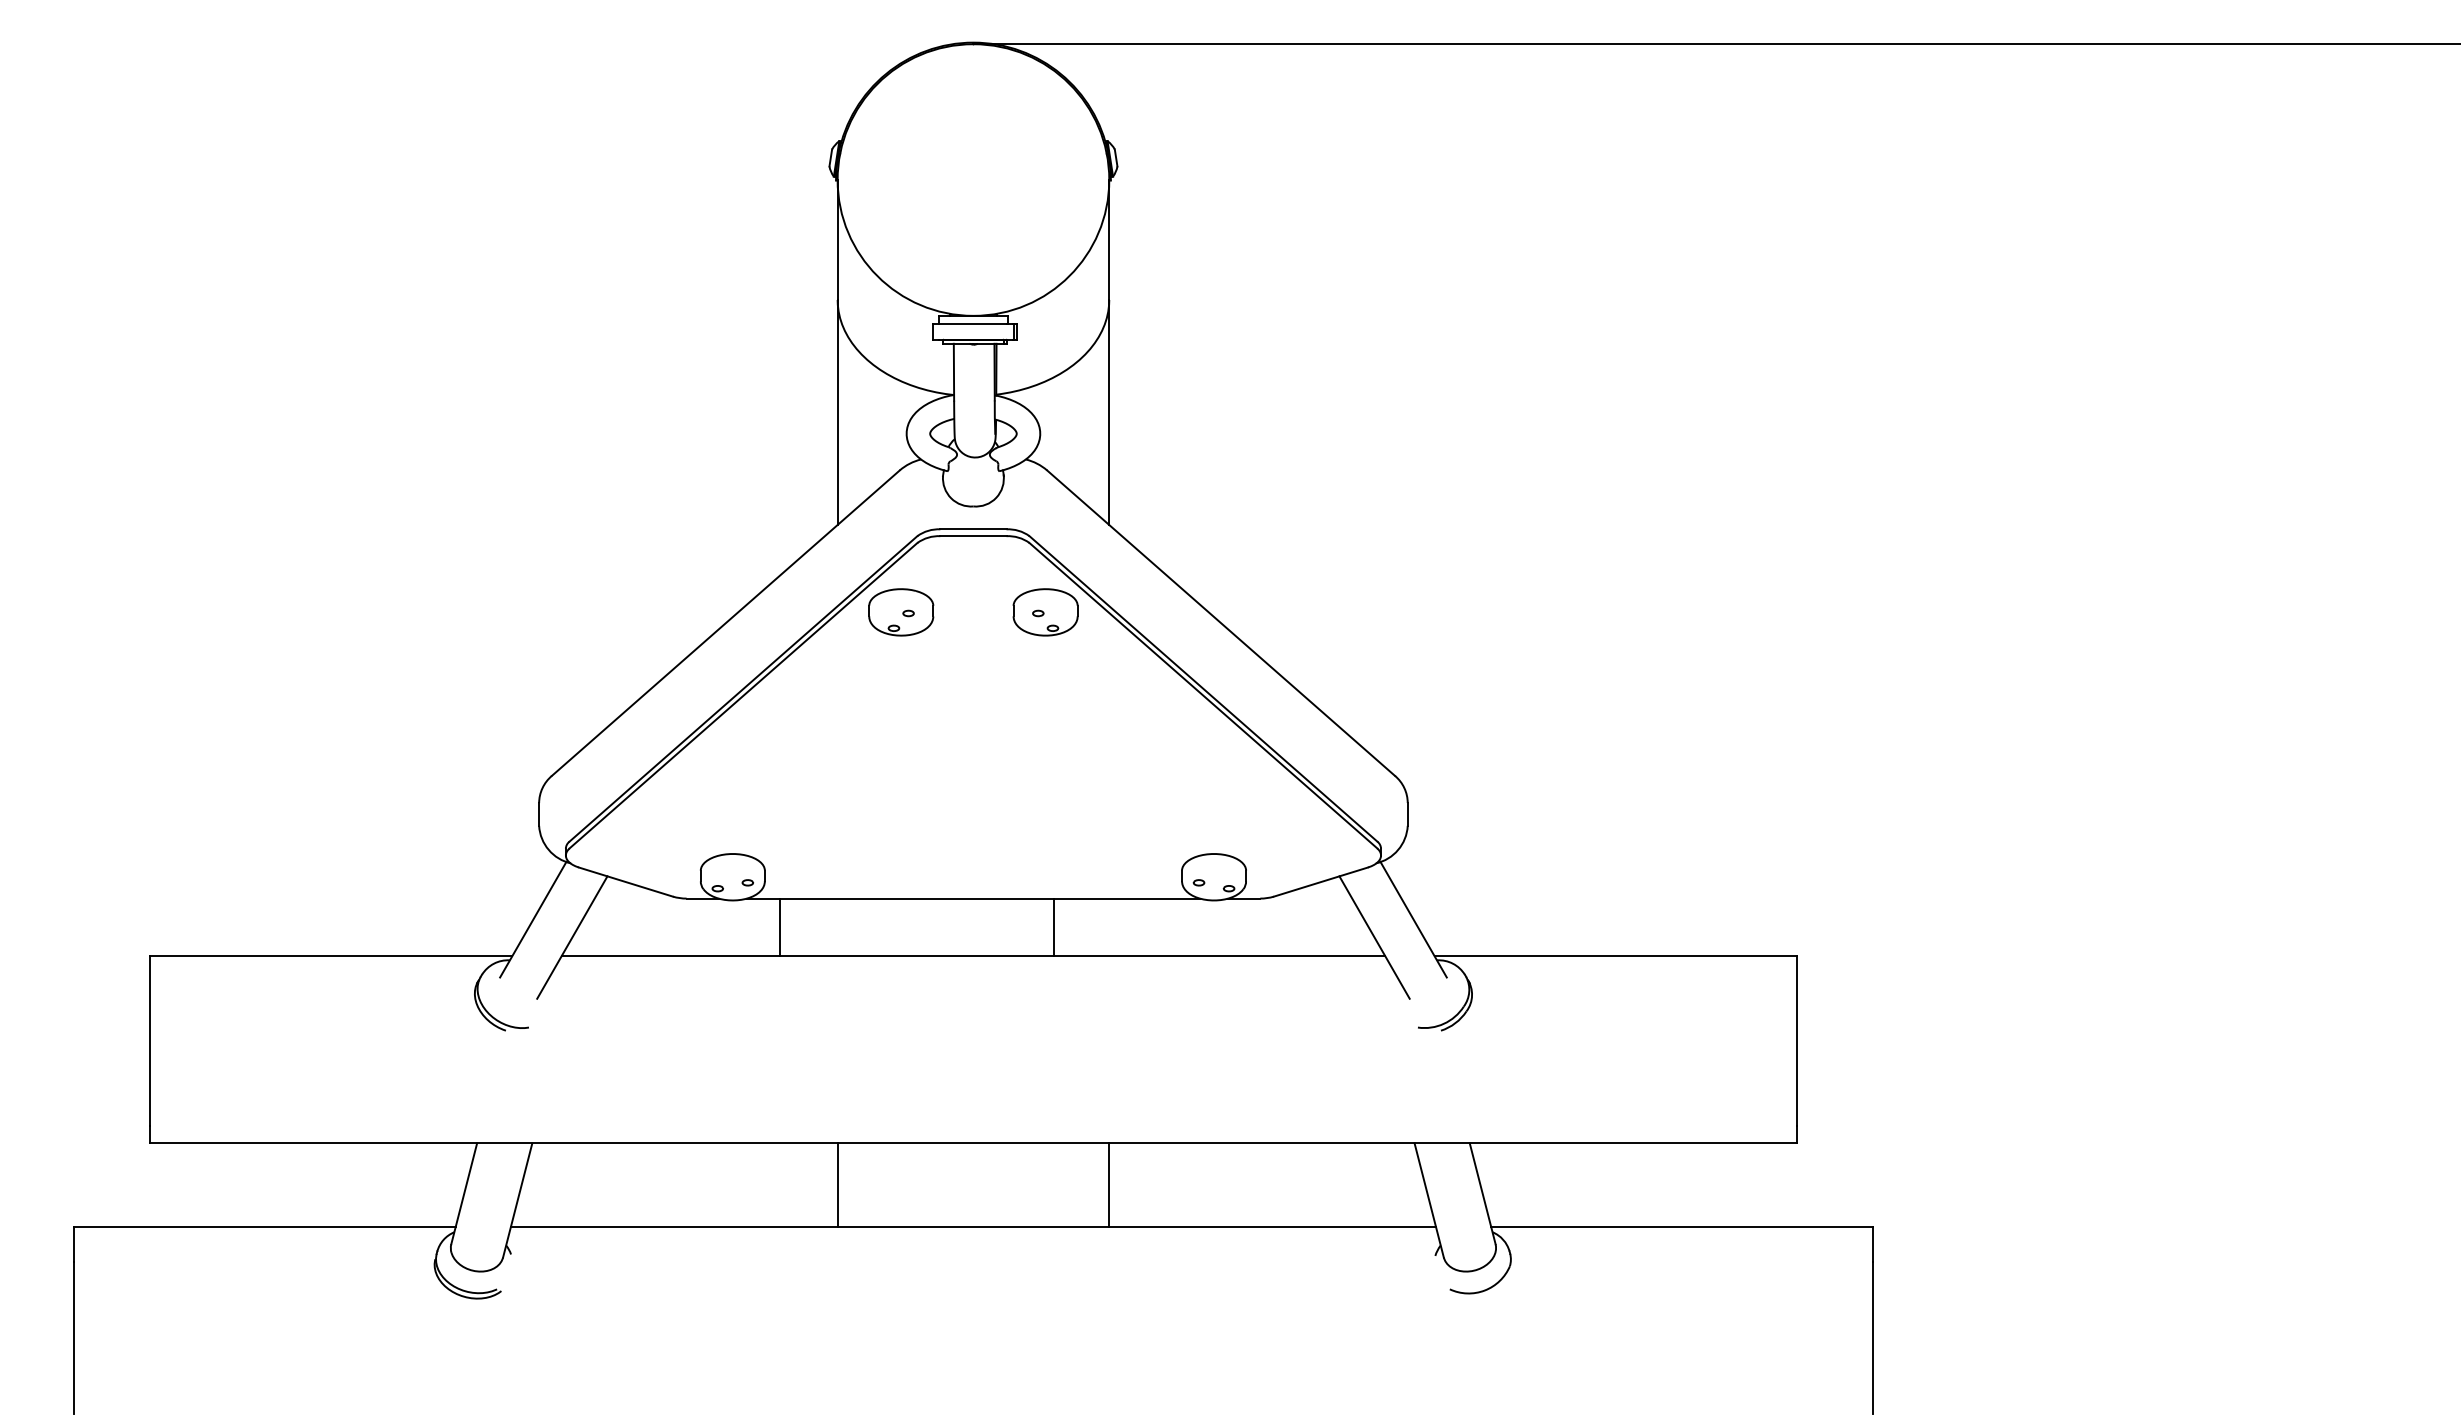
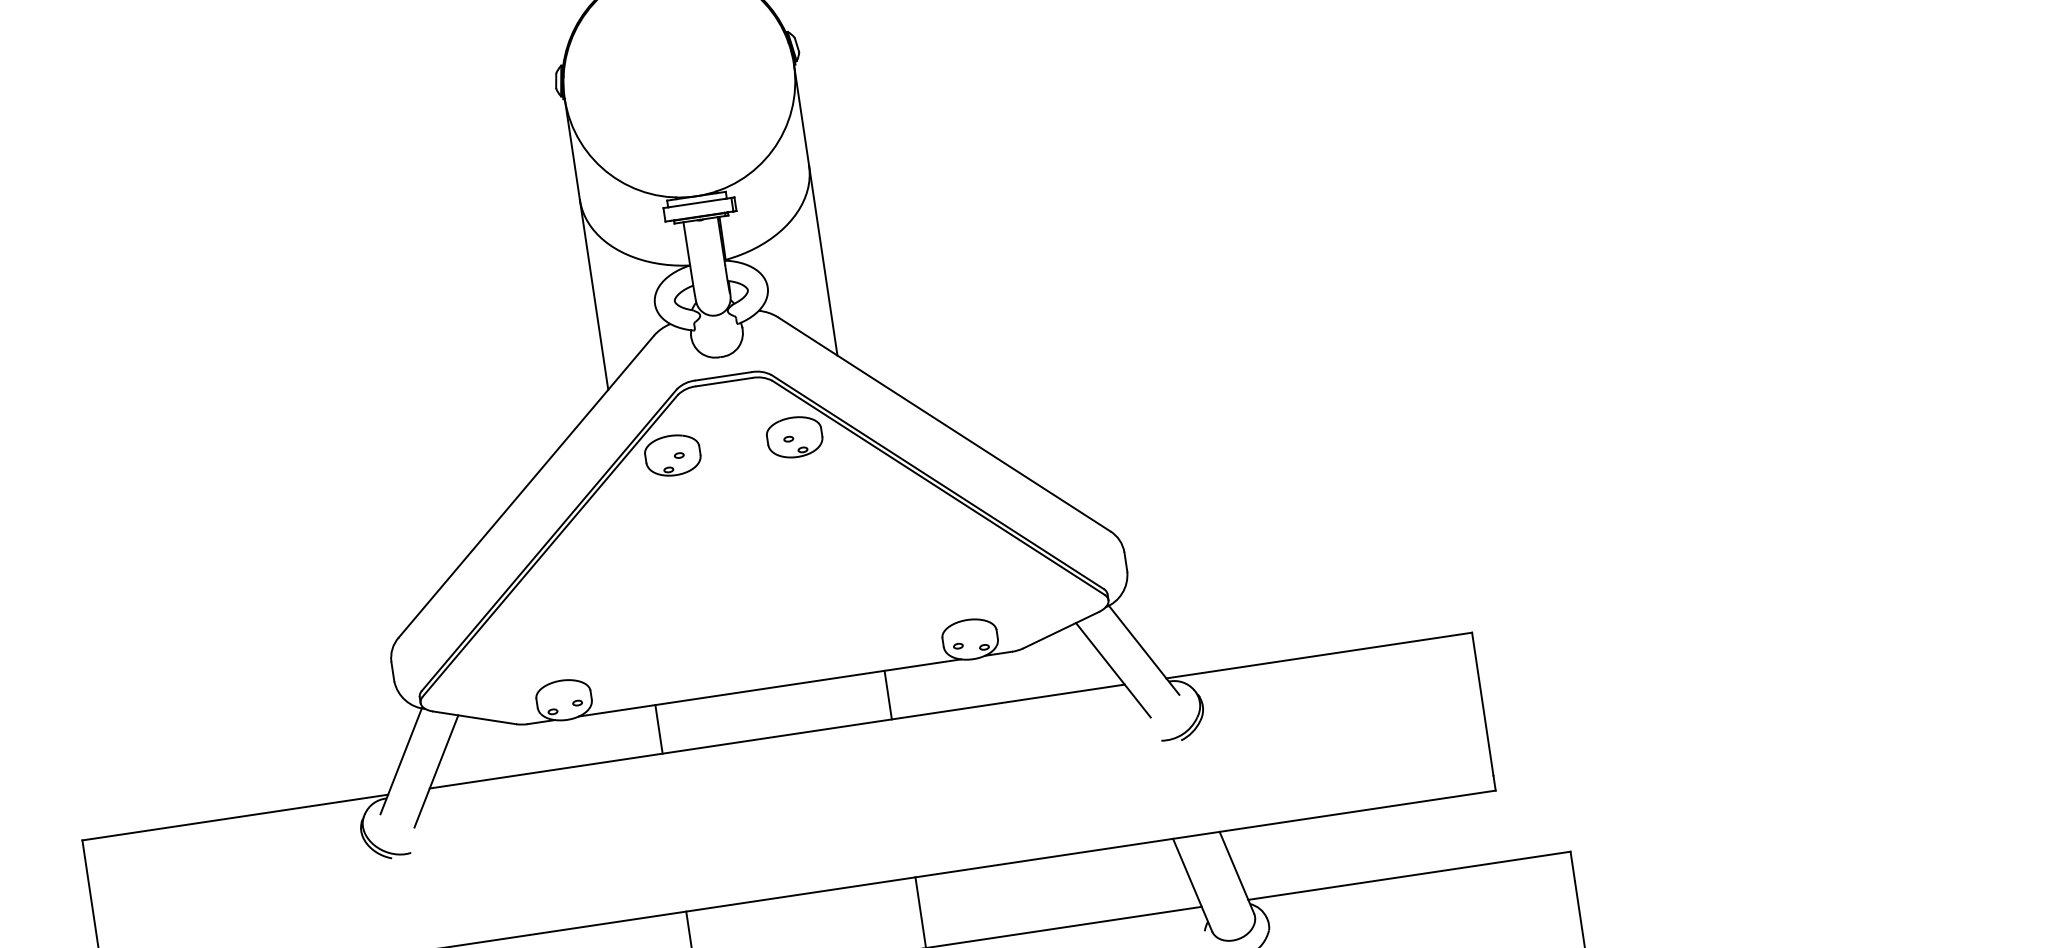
line: (779, 927) -> (658, 729), moved
line: (1054, 927) -> (888, 695), moved

